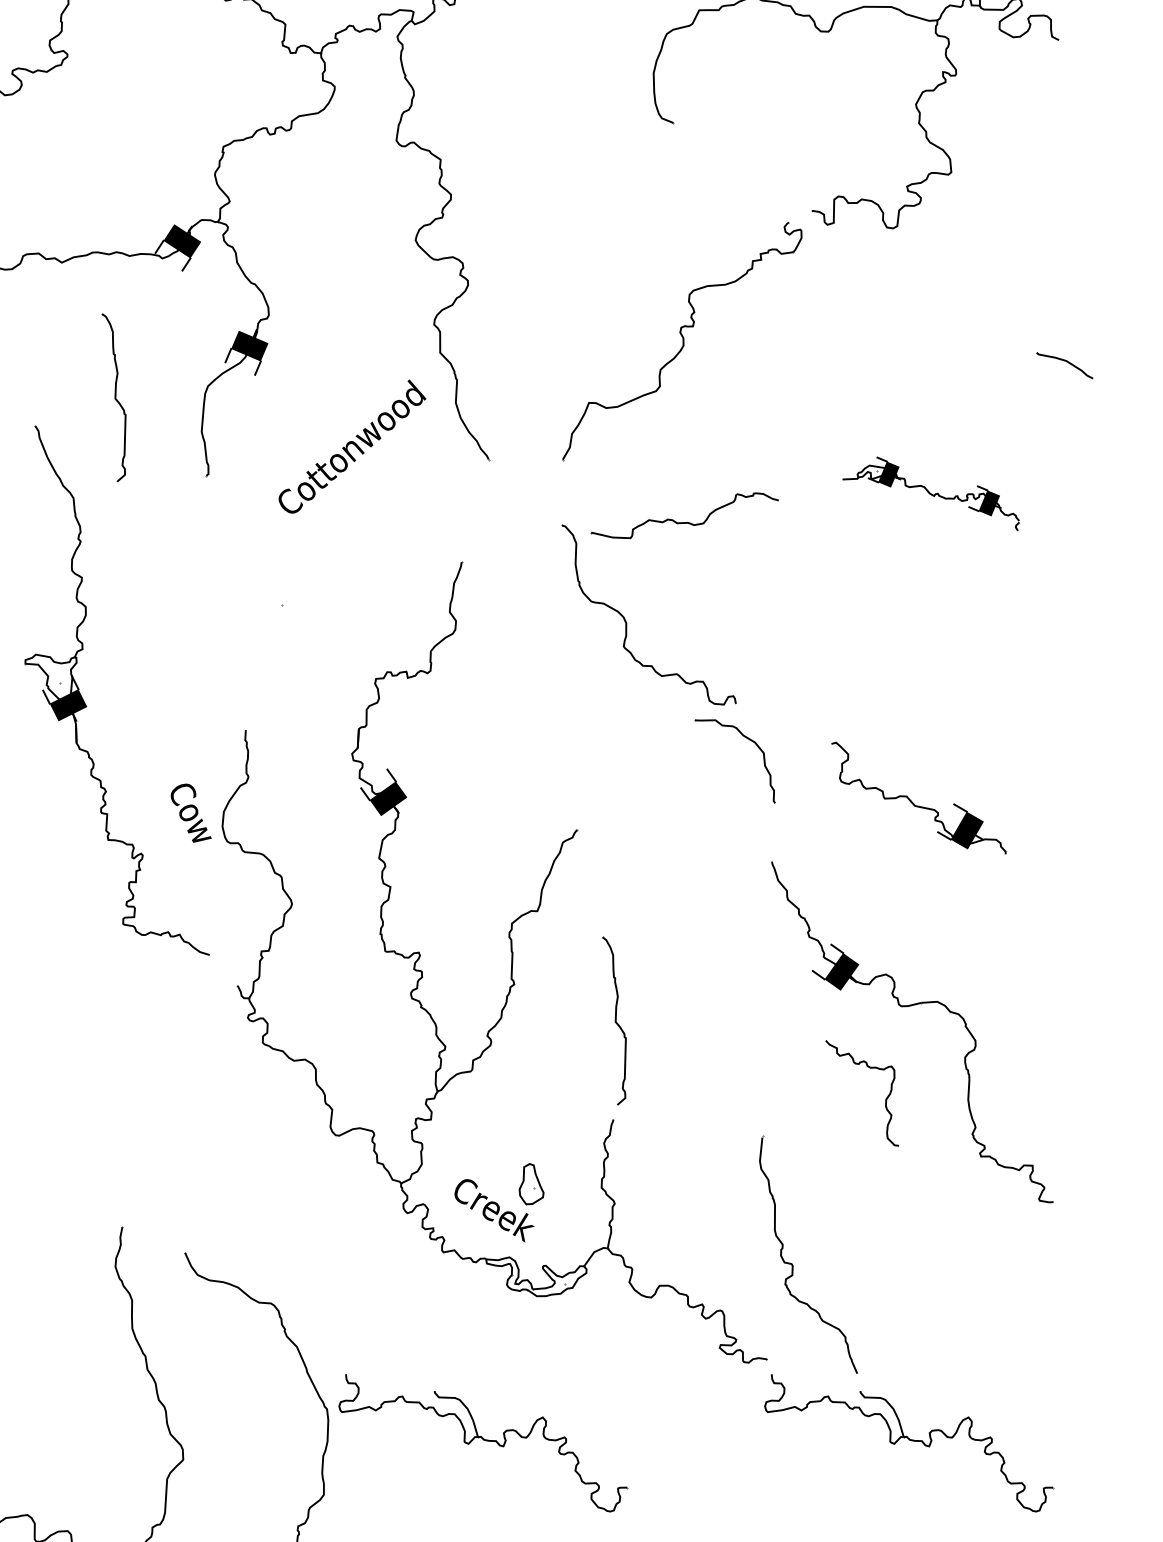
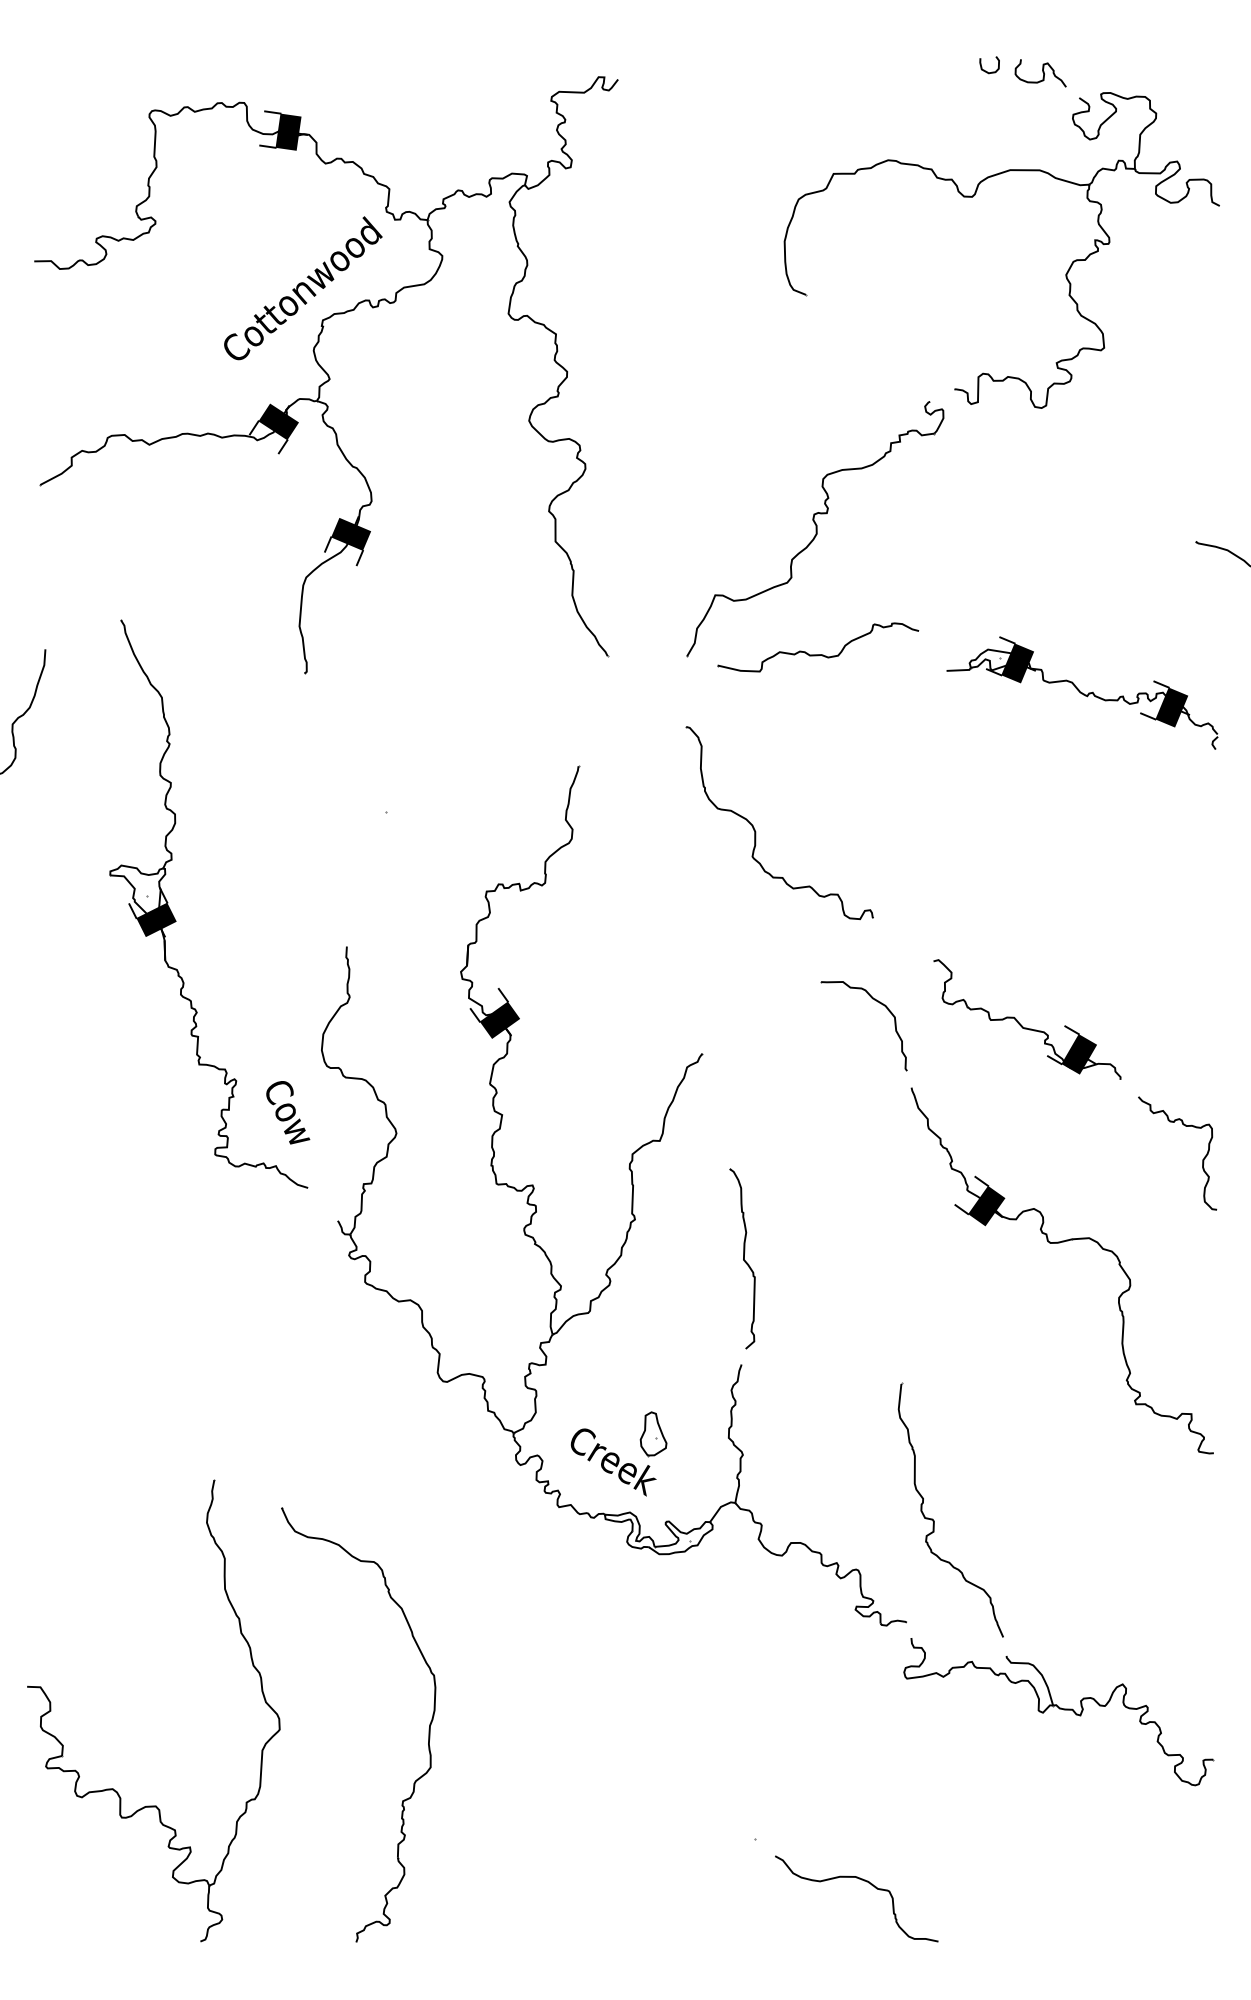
part: (114, 397) -> (205, 589), removed
text: (352, 446) -> (303, 288), moved
part: (931, 493) -> (1082, 692), size x1.43
part: (685, 522) -> (818, 654), moved
part: (747, 739) -> (877, 1002), moved
part: (913, 802) -> (1021, 1024), moved
text: (191, 812) -> (288, 1112), moved
curve: (885, 1098) -> (1202, 1159), moved
part: (483, 1443) -> (601, 1712), removed

